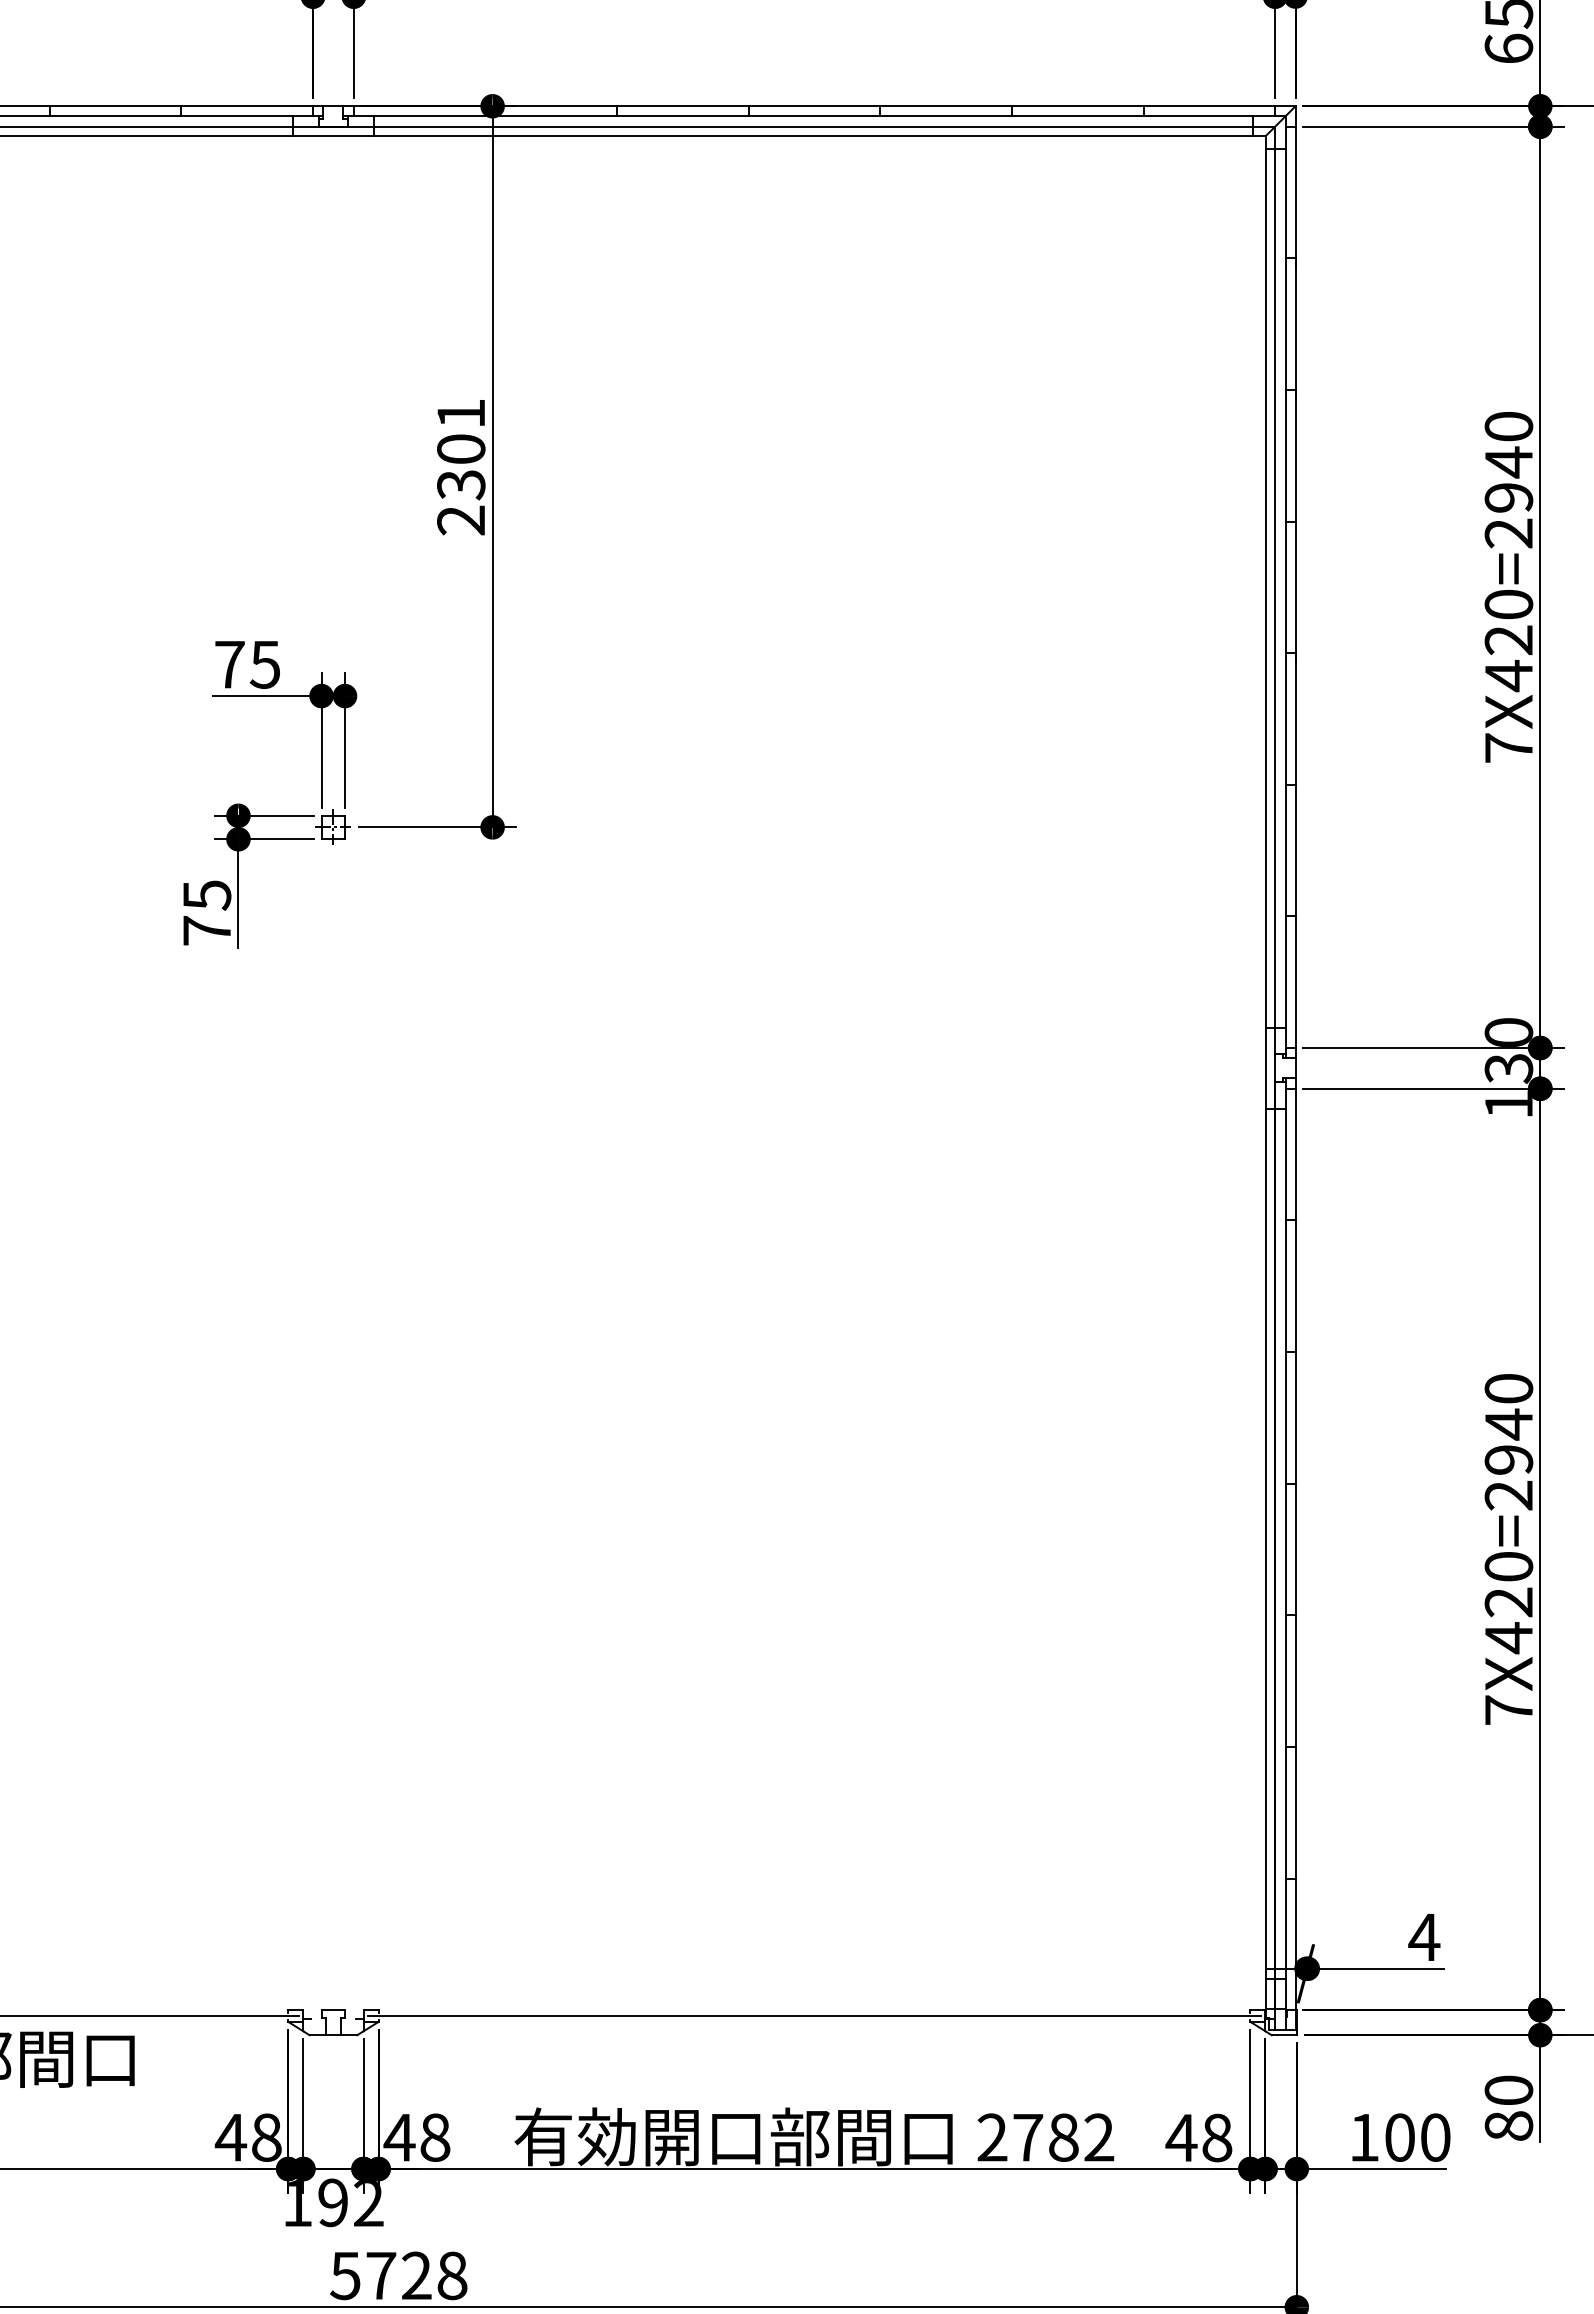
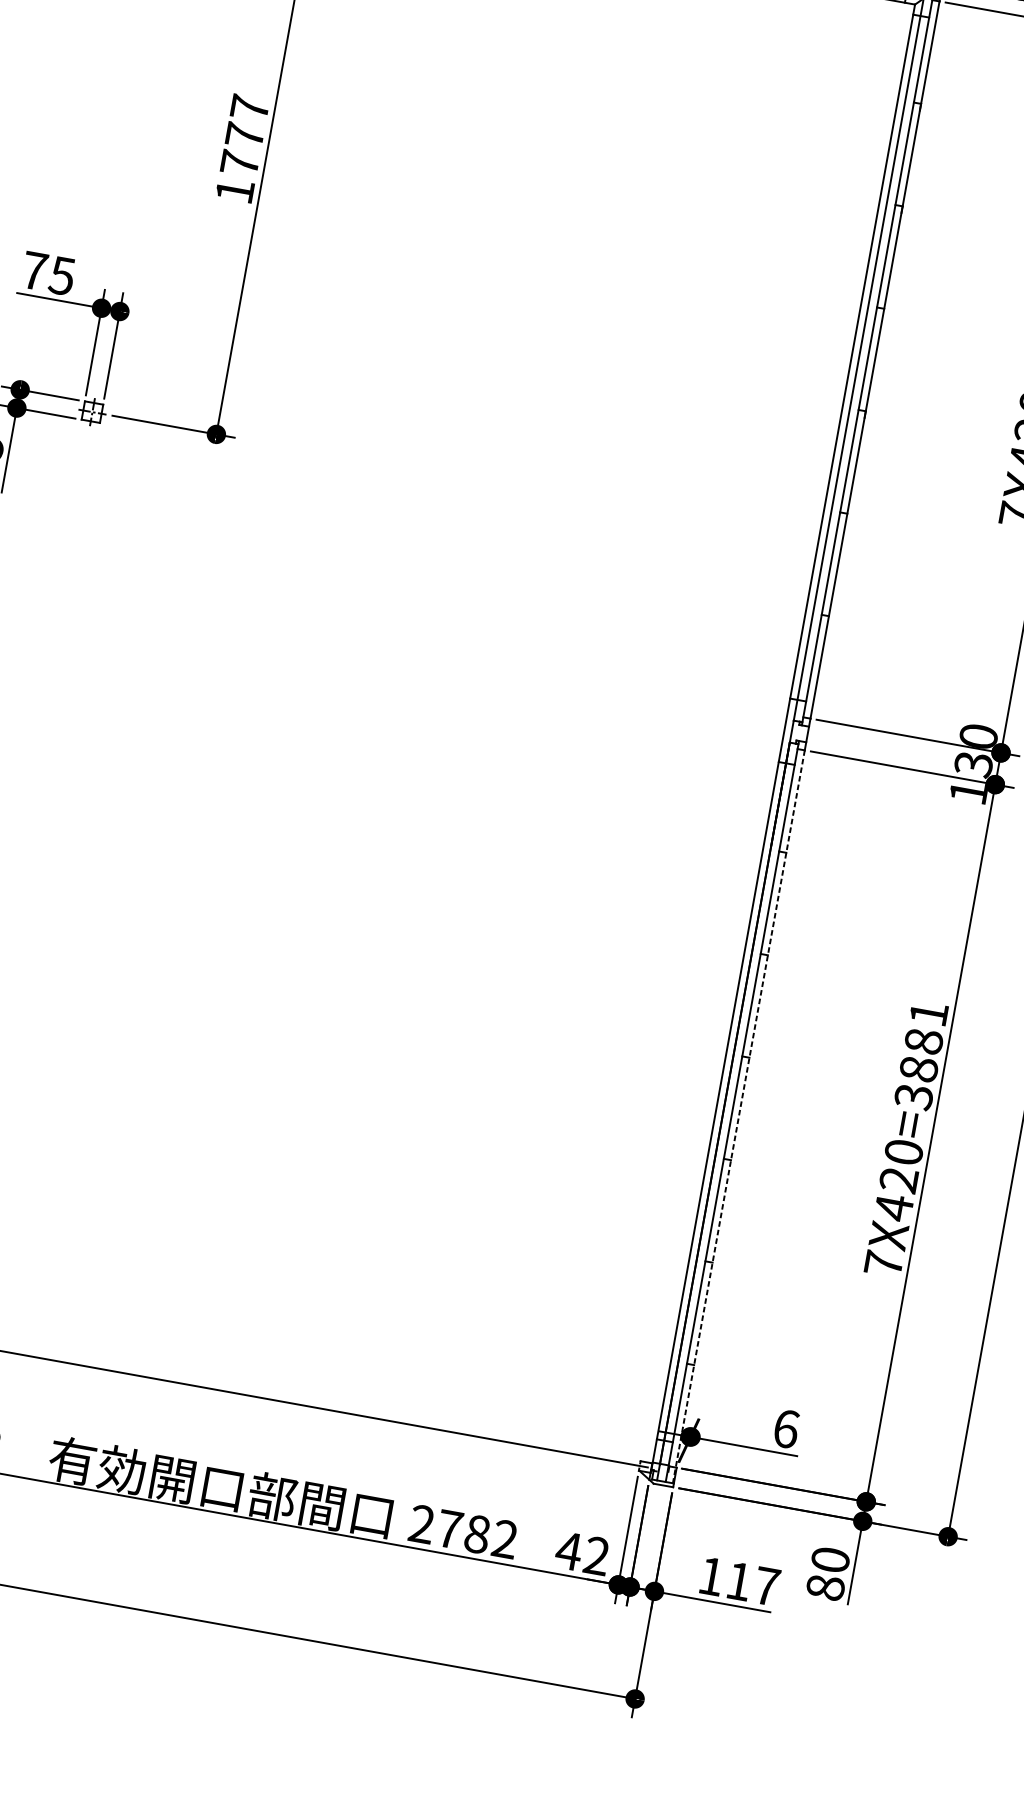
text: (461, 466) -> (242, 149), 2301 -> 1777
text: (1508, 1442) -> (921, 1055), 7X420=2940 -> 7X420=3881
line: (1295, 1559) -> (738, 1116), solid -> dashed
text: (1424, 1937) -> (786, 1429), 4 -> 6
text: (1217, 2137) -> (597, 1555), 48 -> 42
text: (1417, 2137) -> (752, 1583), 100 -> 117

